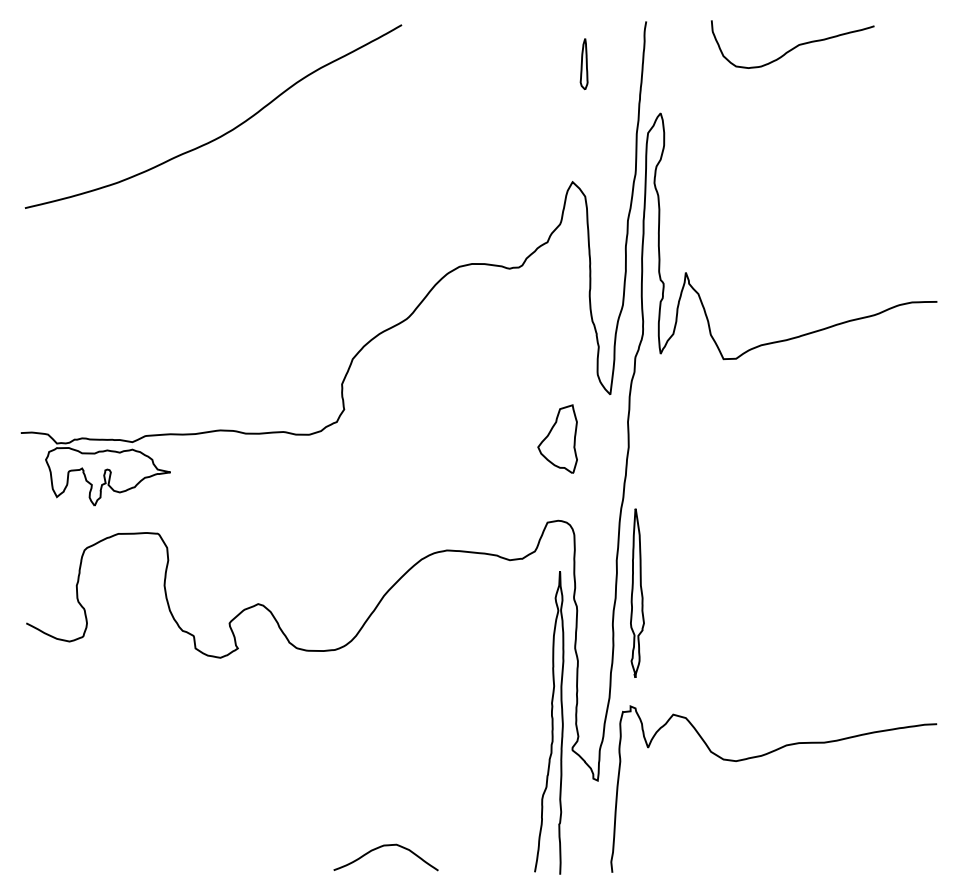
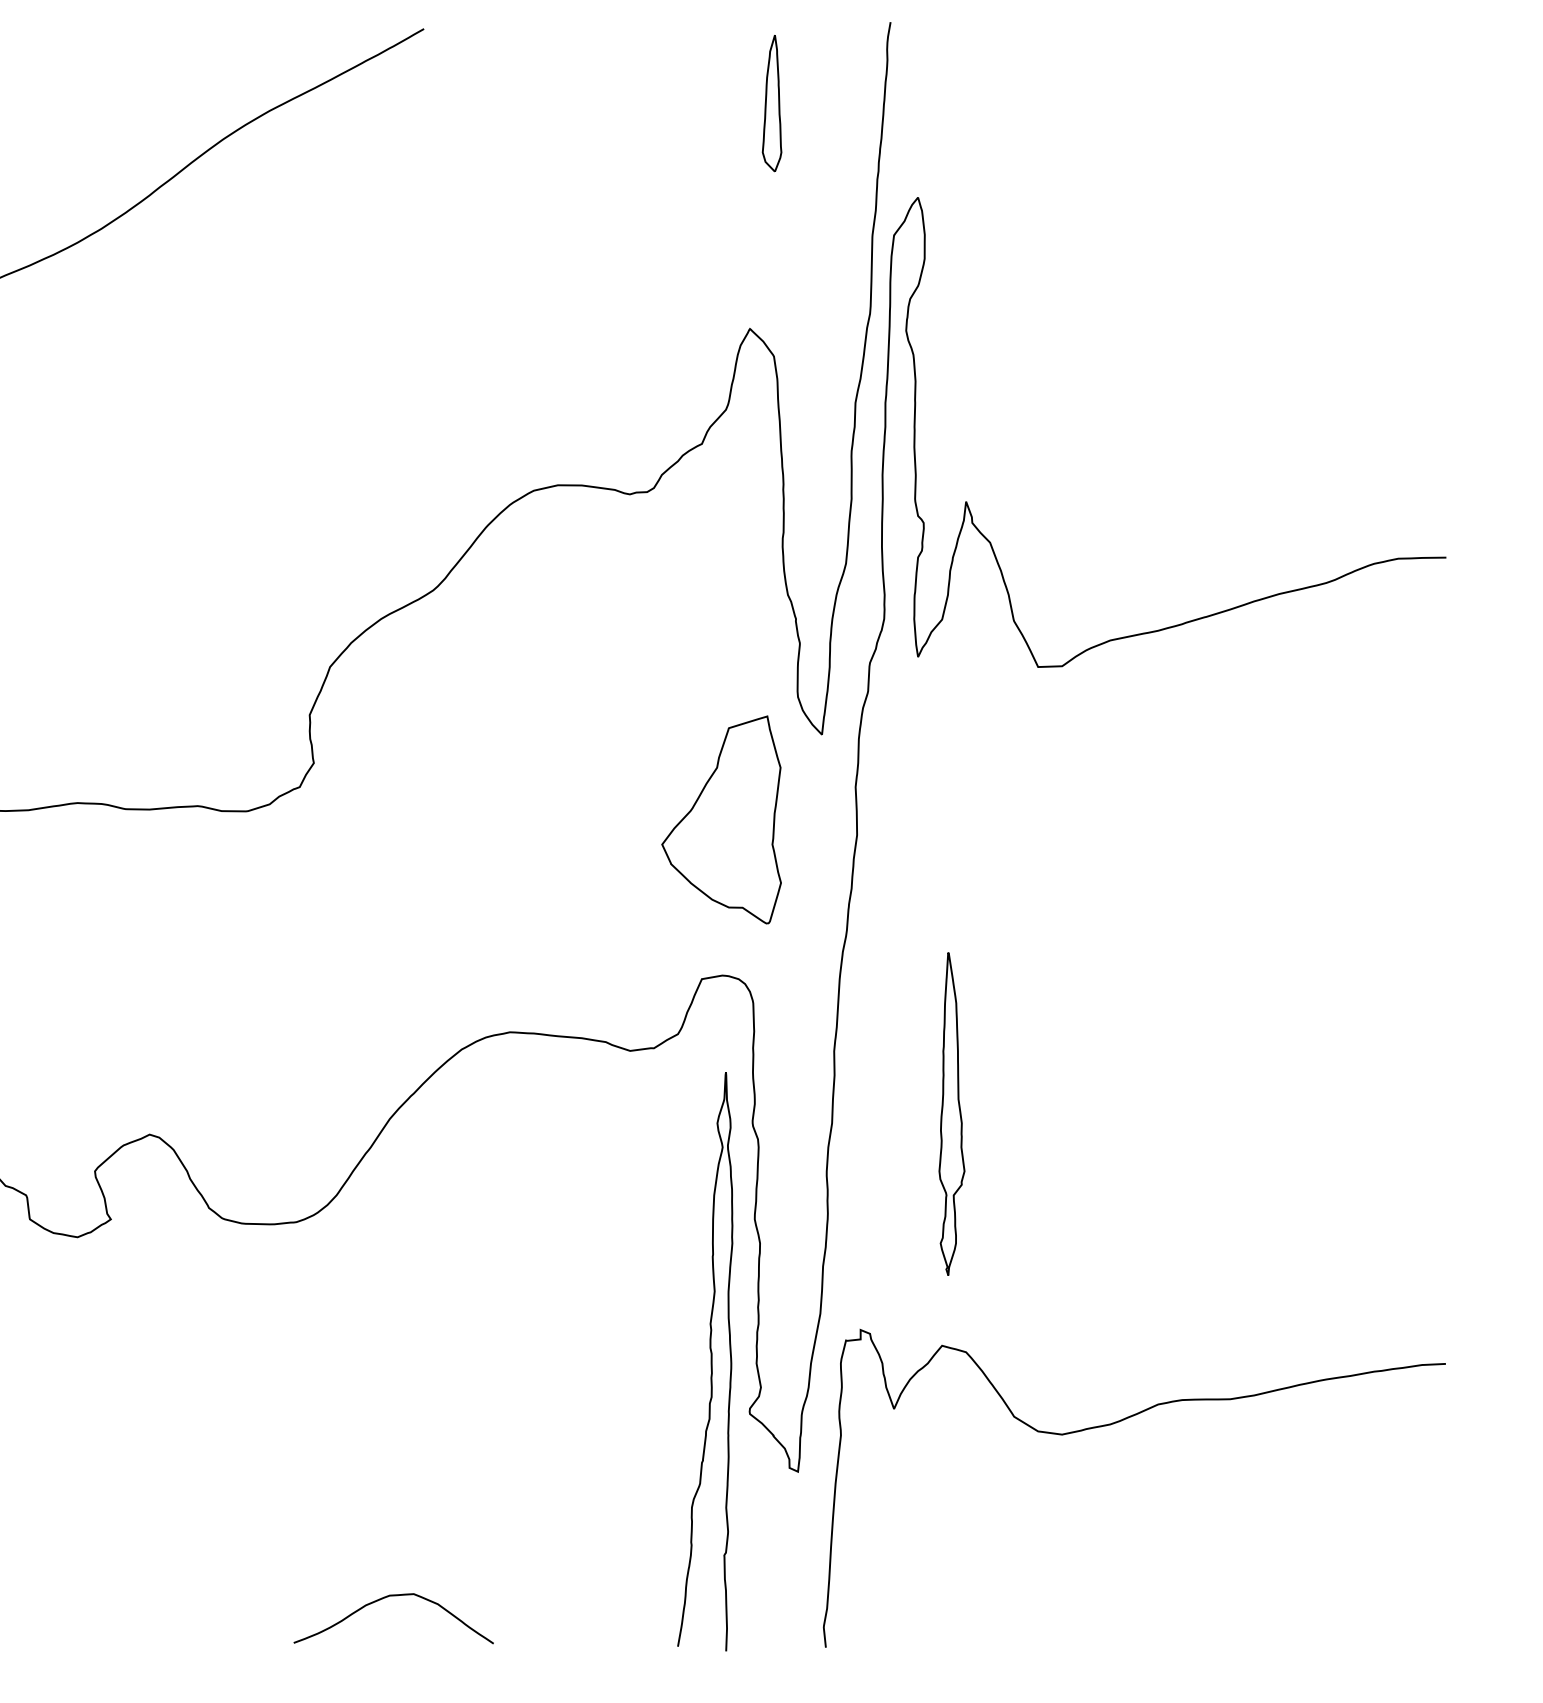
curve: (794, 46) -> (1173, 70), removed
part: (583, 64) -> (770, 104), size x1.4
part: (557, 438) -> (721, 818), size x1.6
part: (637, 592) -> (952, 1112), moved

